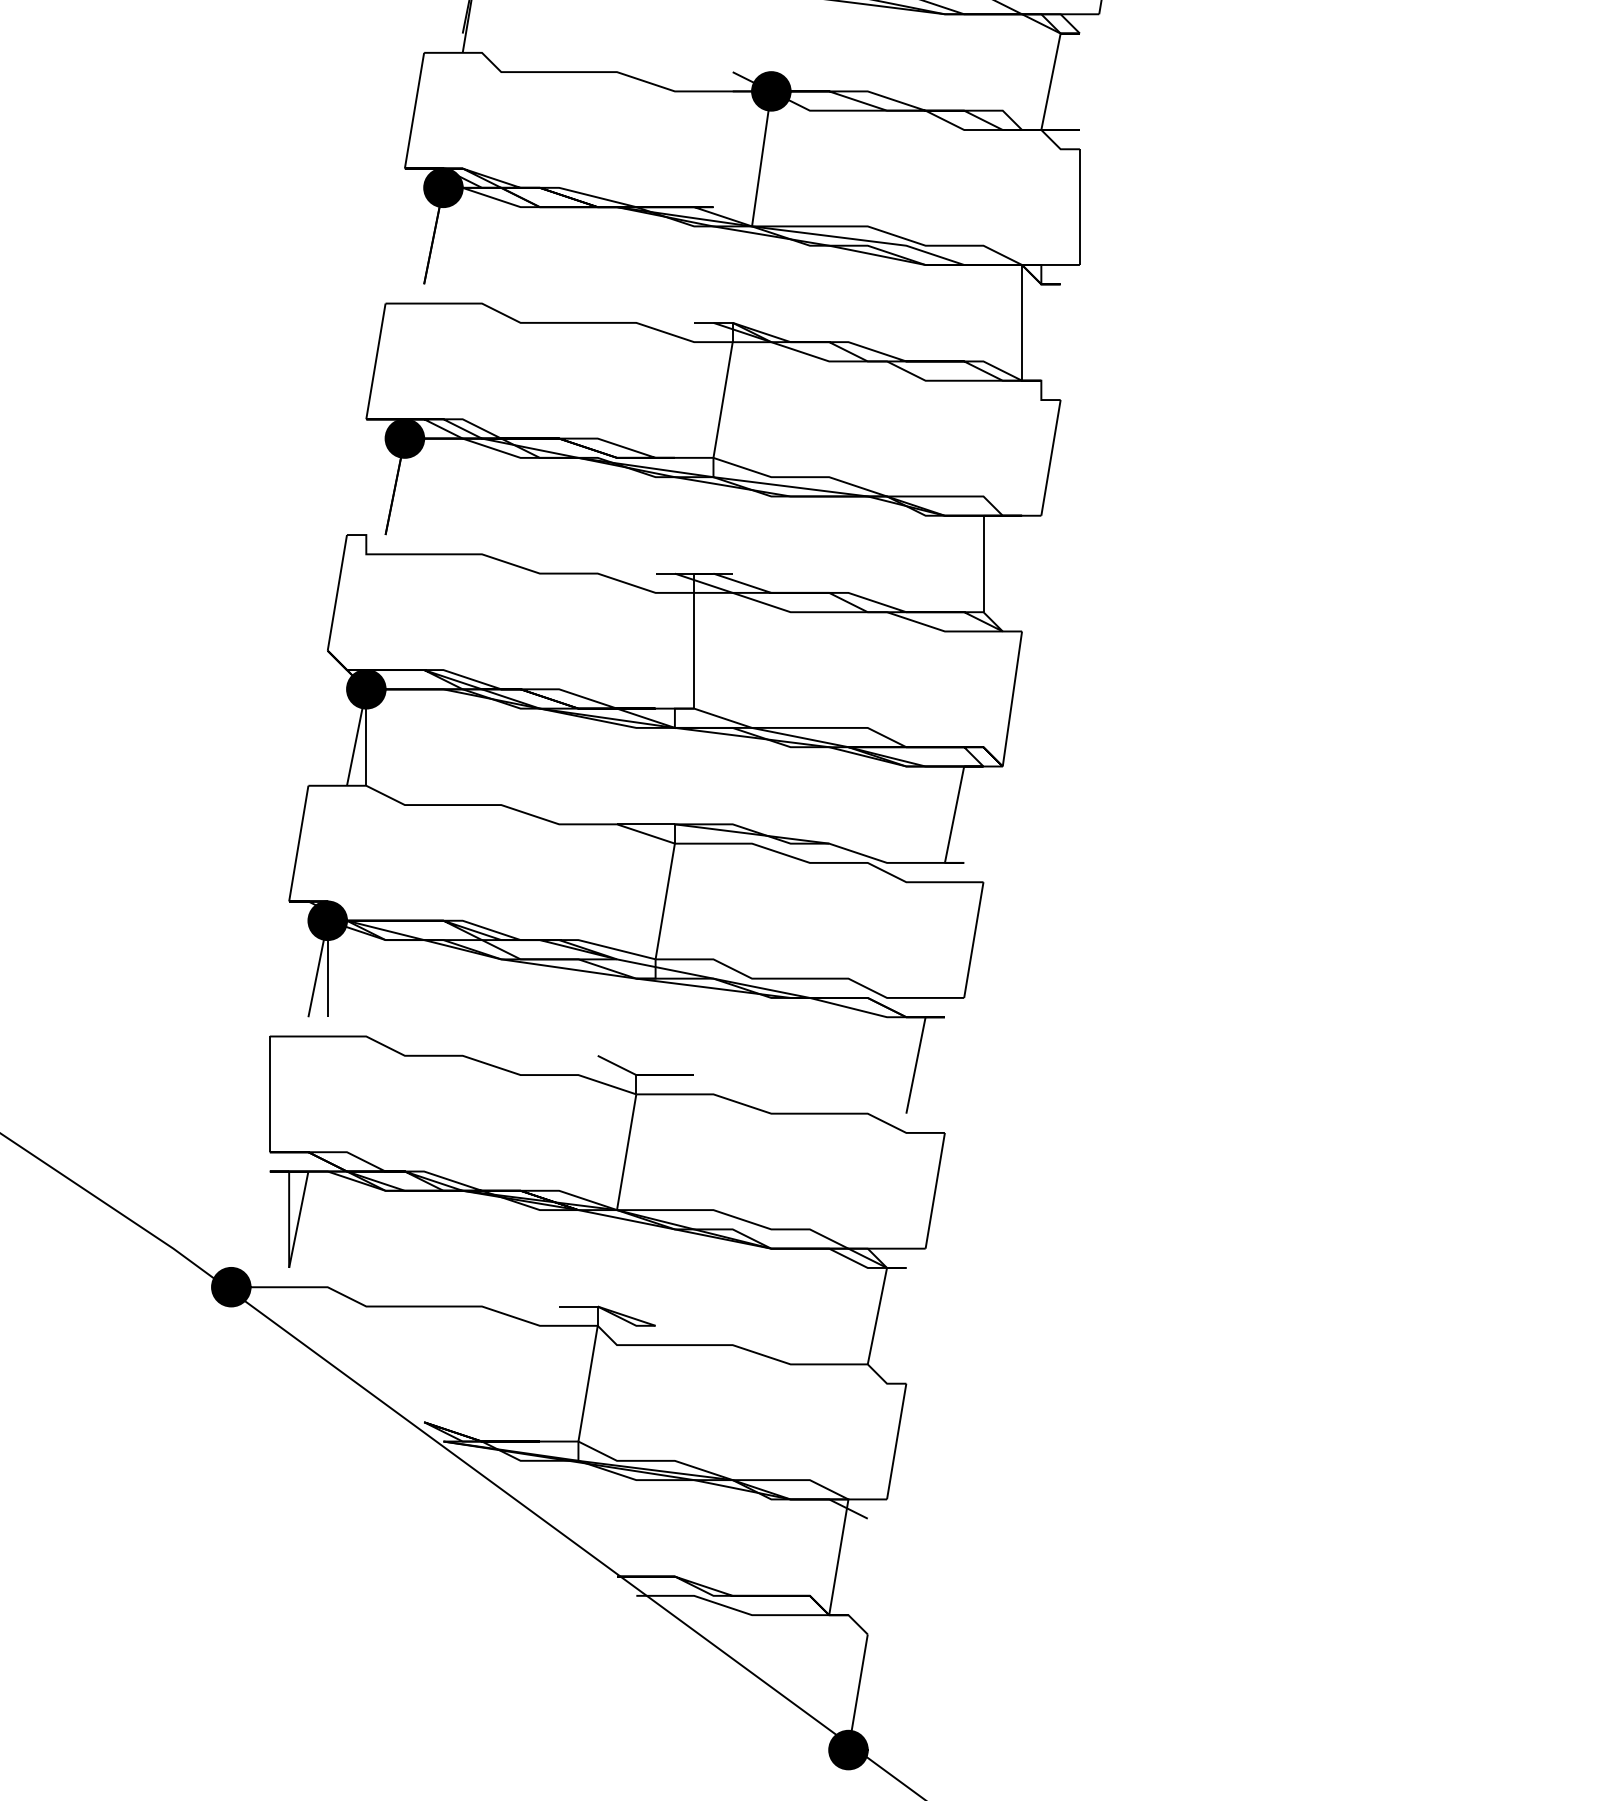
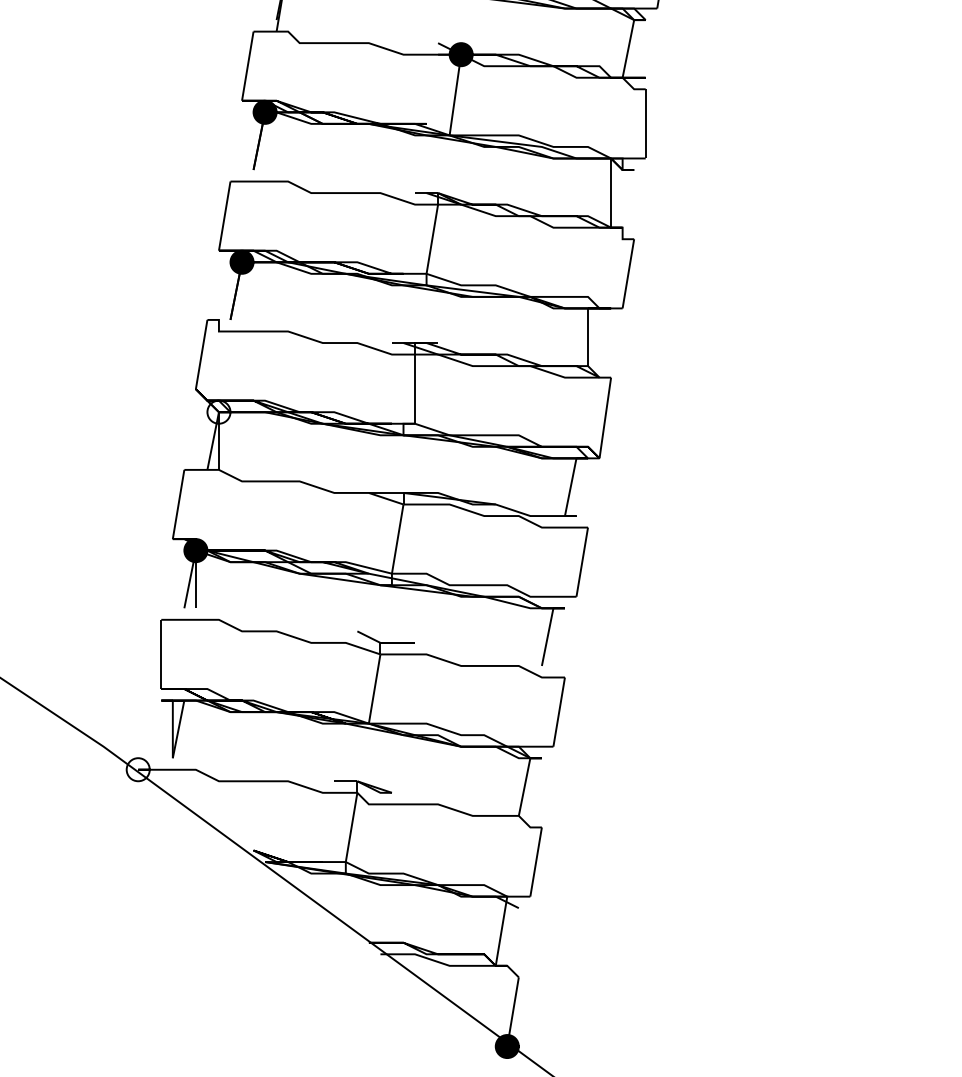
fill: (365, 688) -> (218, 411), removed
fill: (230, 1286) -> (137, 769), removed

